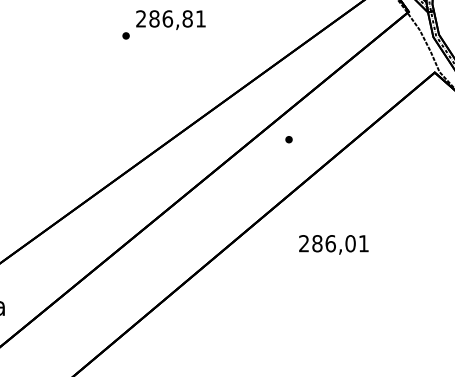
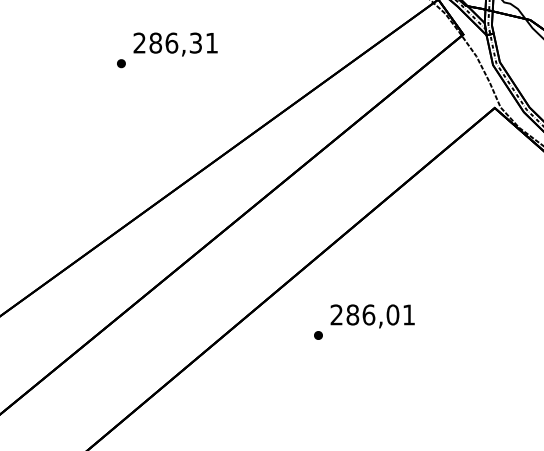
text: (187, 18) -> (195, 42), 286,81 -> 286,31
part: (288, 139) -> (317, 335), moved

